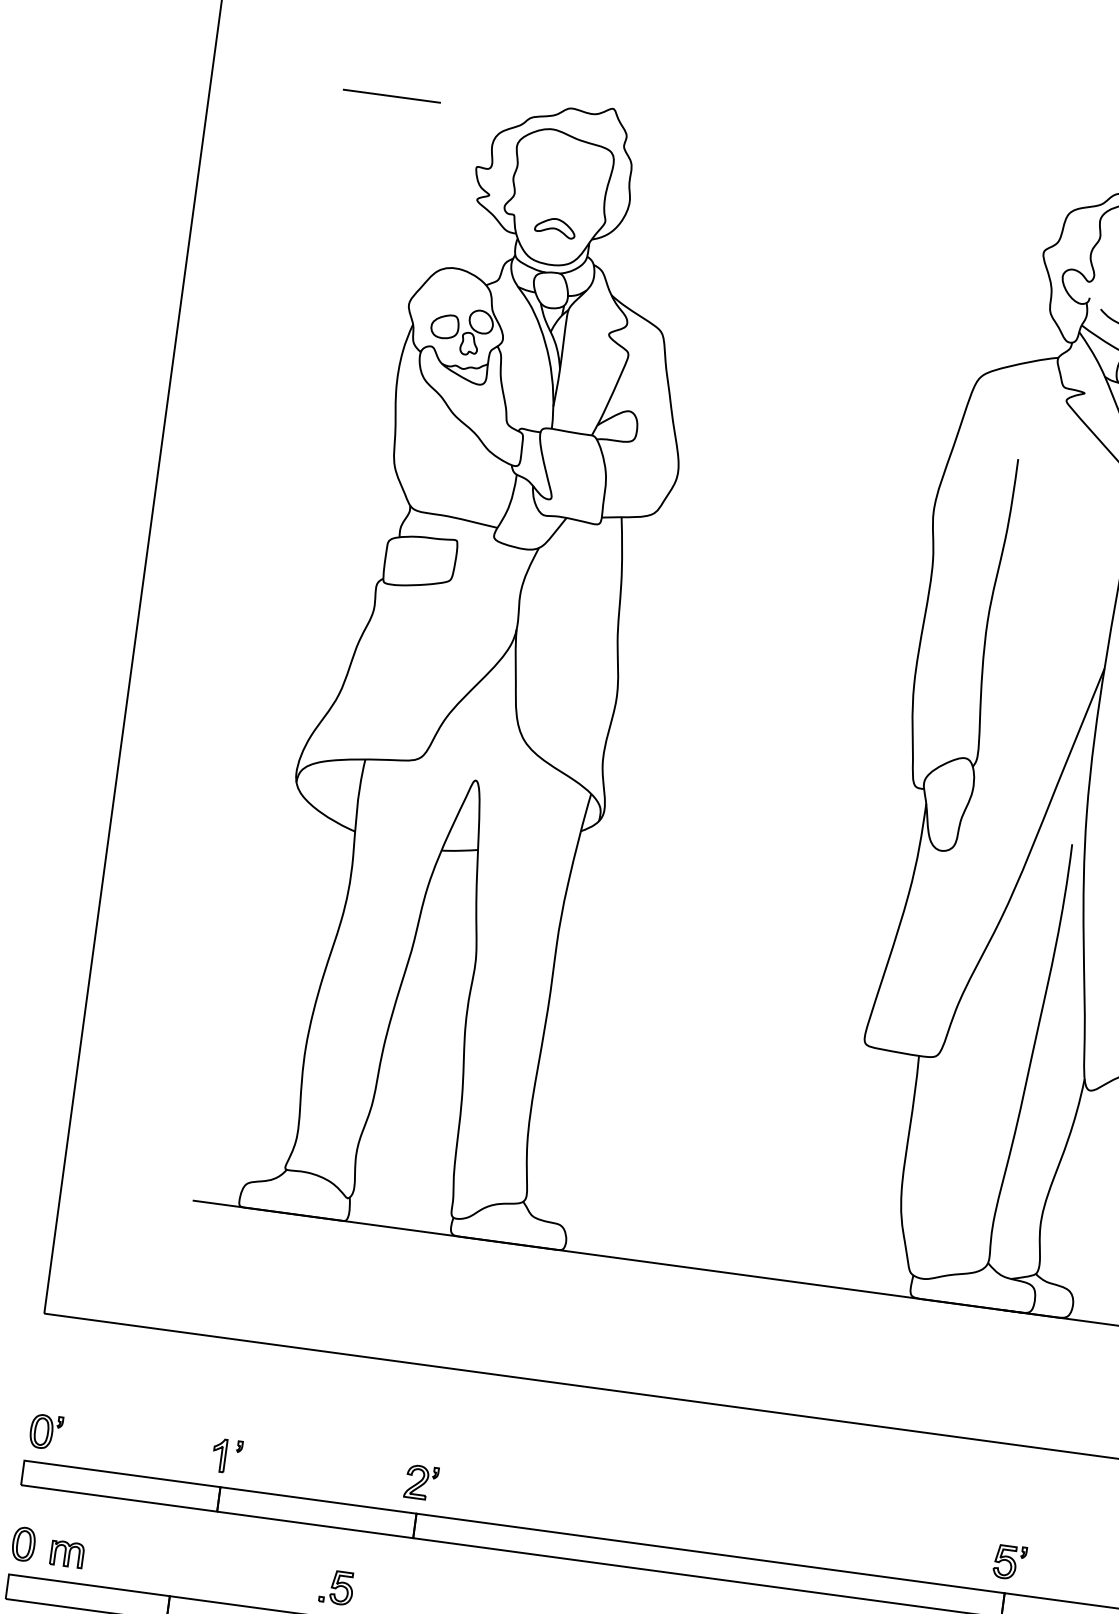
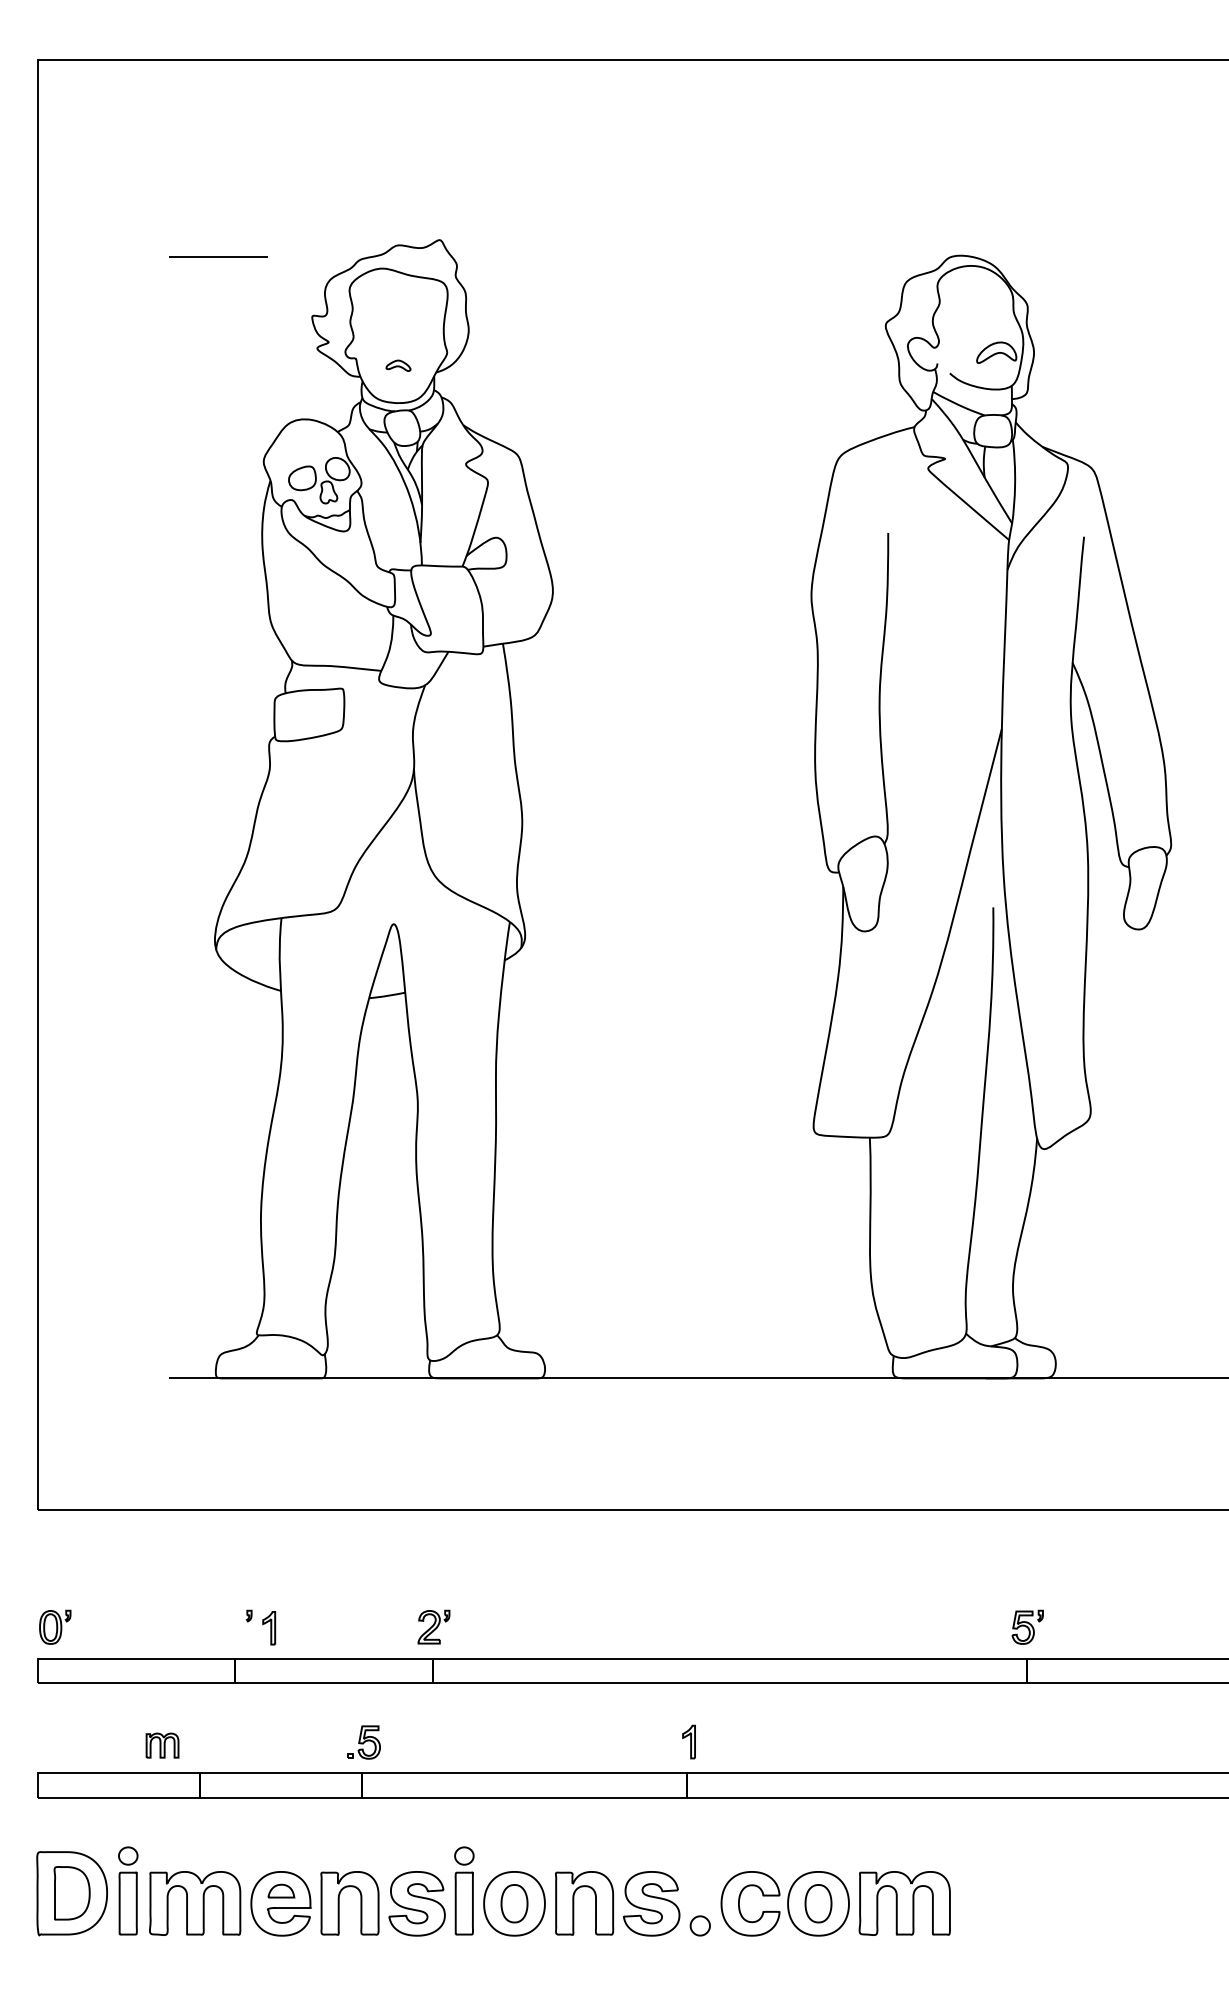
part: (555, 227) -> (398, 365), size x0.6
part: (219, 1455) -> (269, 1628), moved
part: (23, 1544) -> (47, 1741), removed
part: (67, 1554) -> (162, 1745), moved

